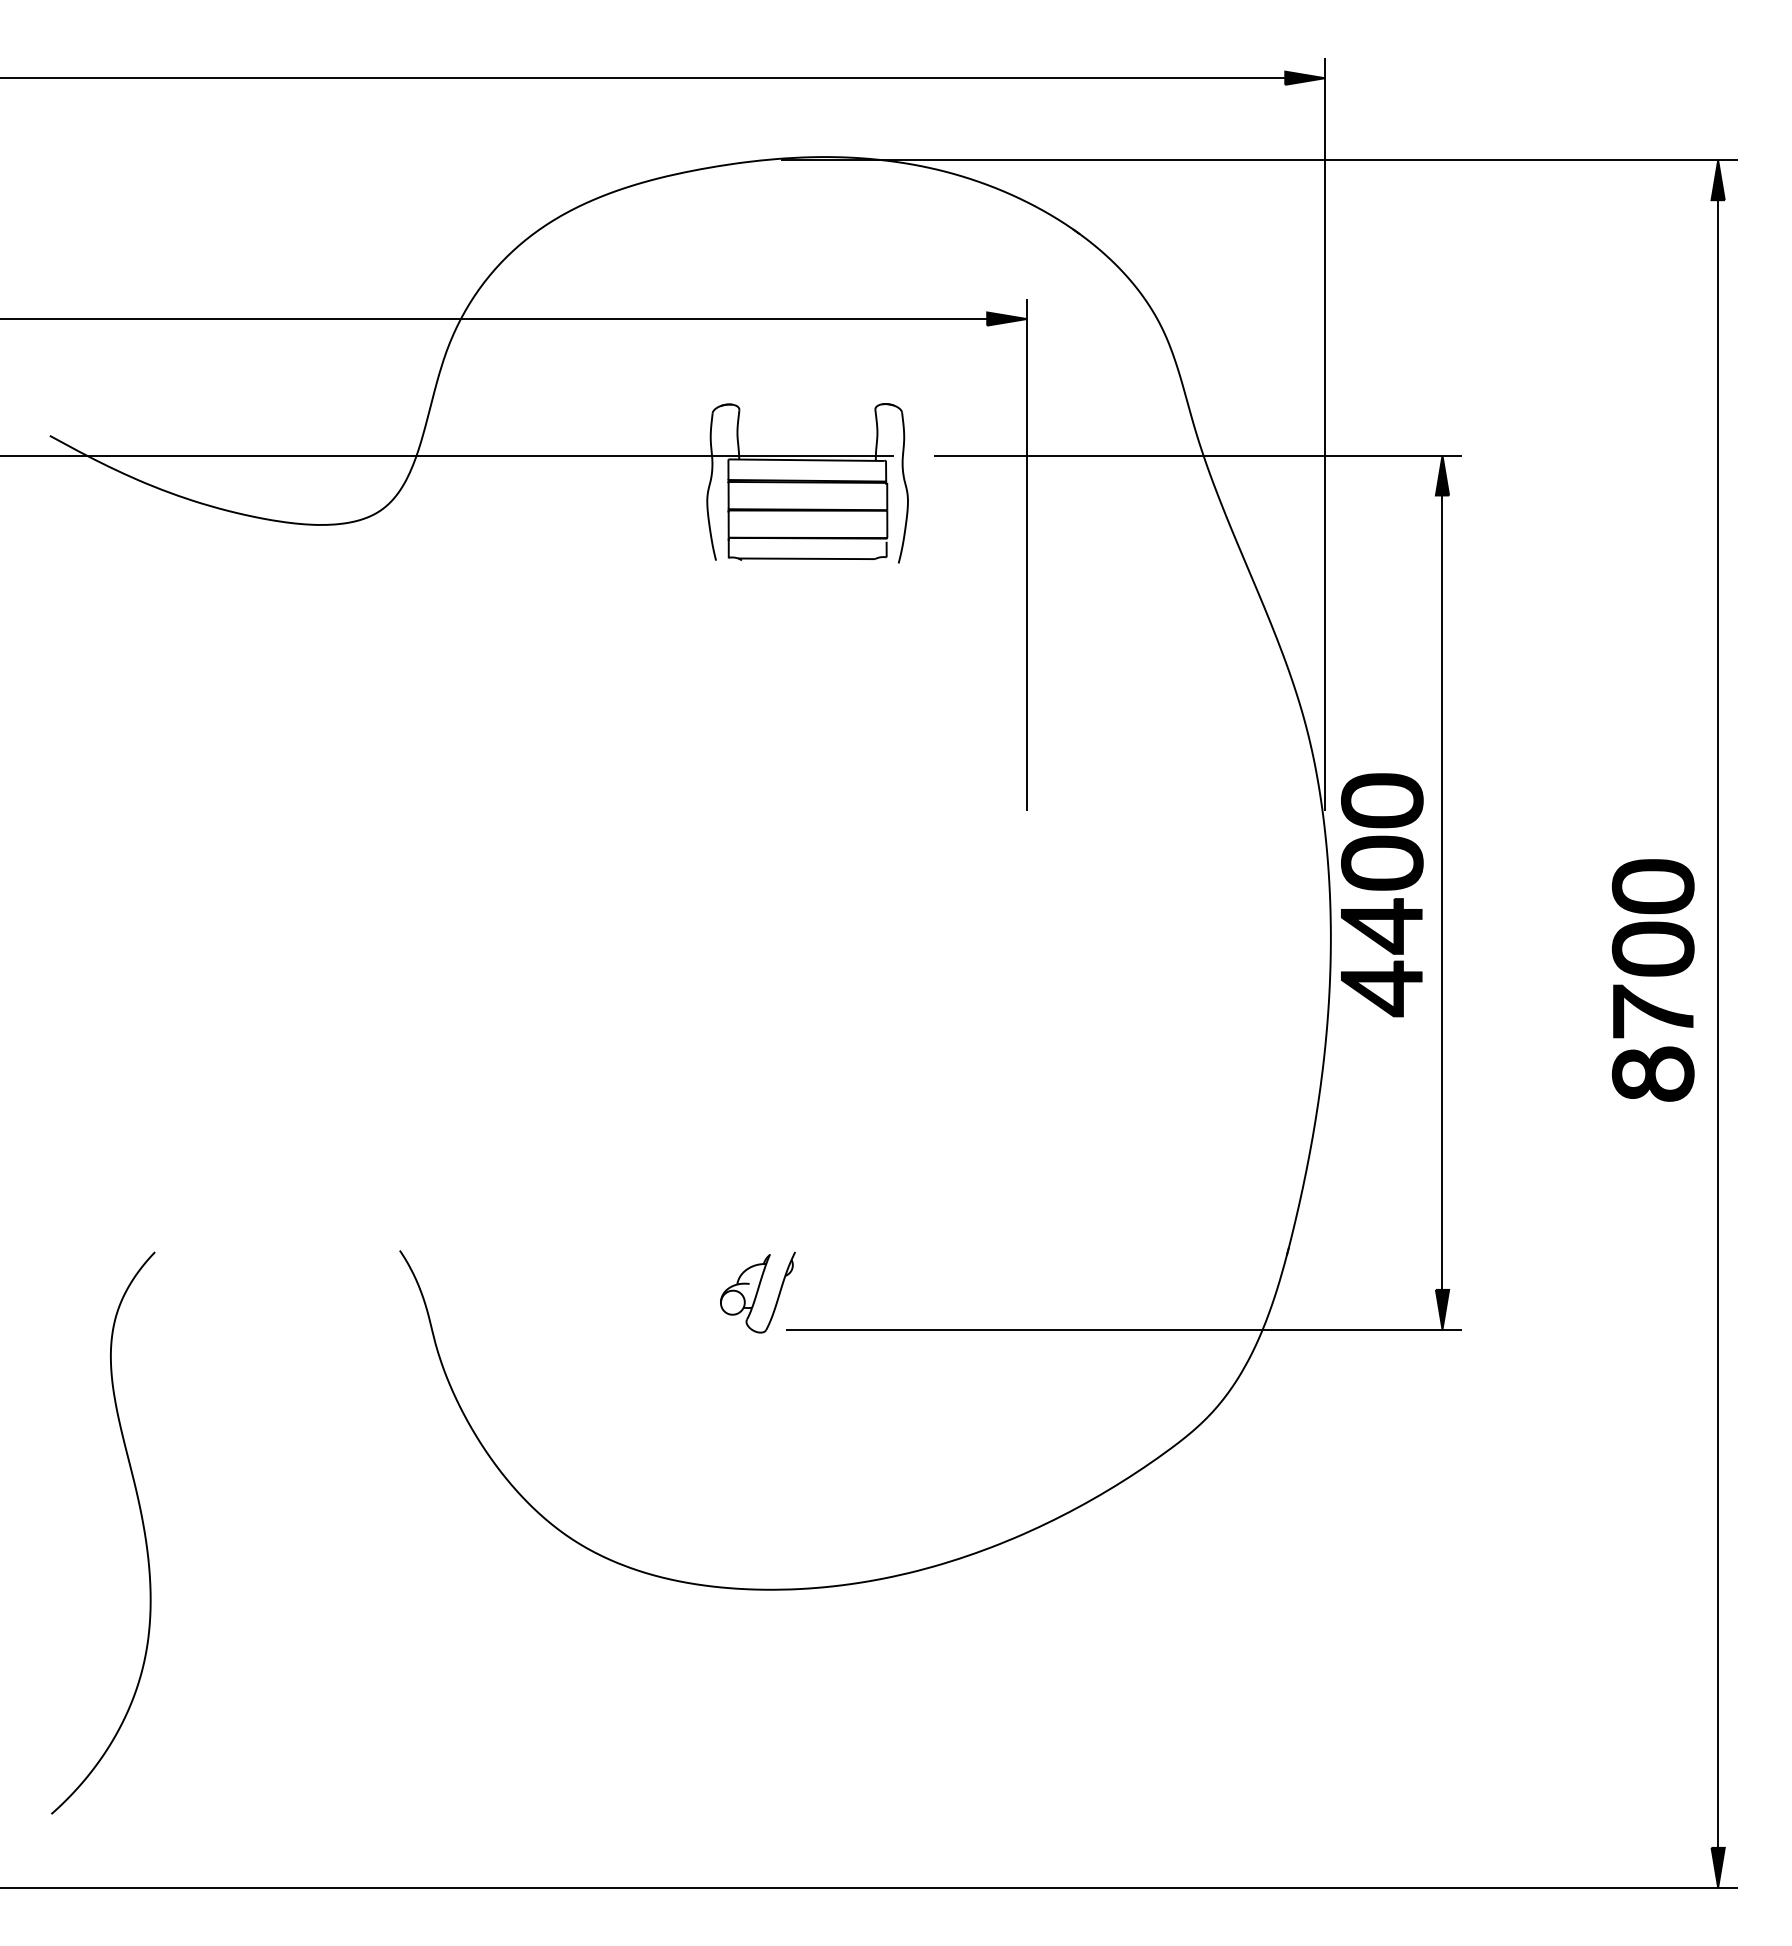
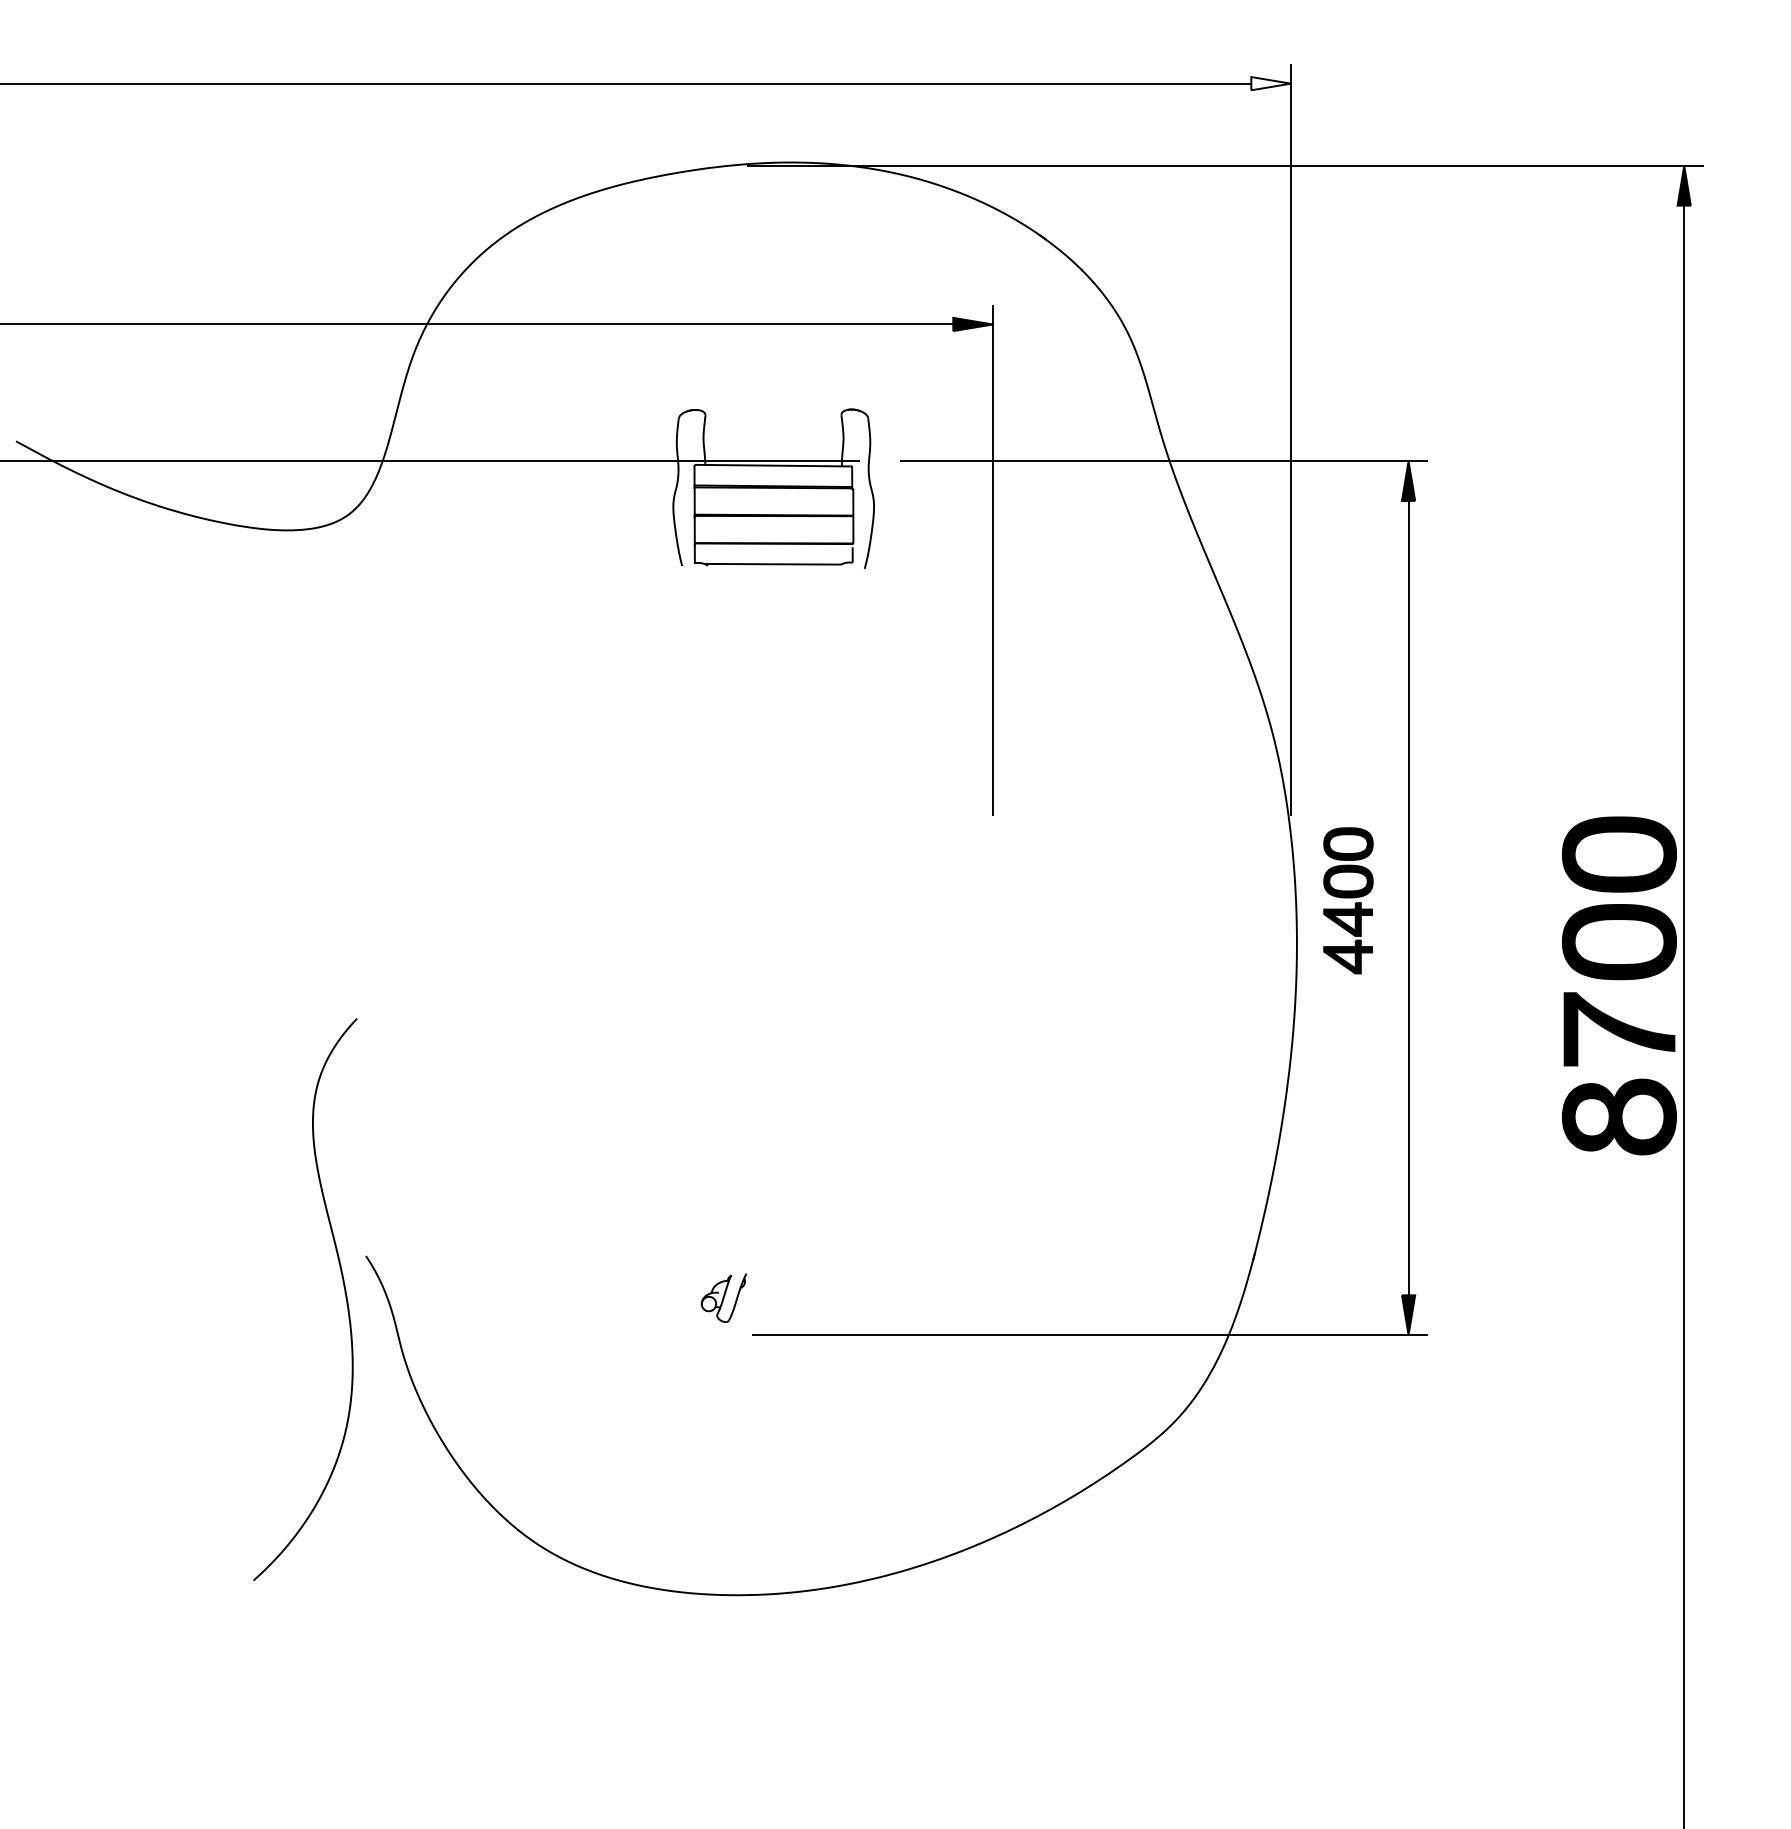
fill: (1304, 77) -> (1270, 82), removed
part: (1382, 895) -> (1348, 900), size x0.6
part: (1652, 980) -> (1618, 985), size x1.4
part: (757, 1292) -> (723, 1297), size x0.6
curve: (142, 1526) -> (344, 1292), moved

